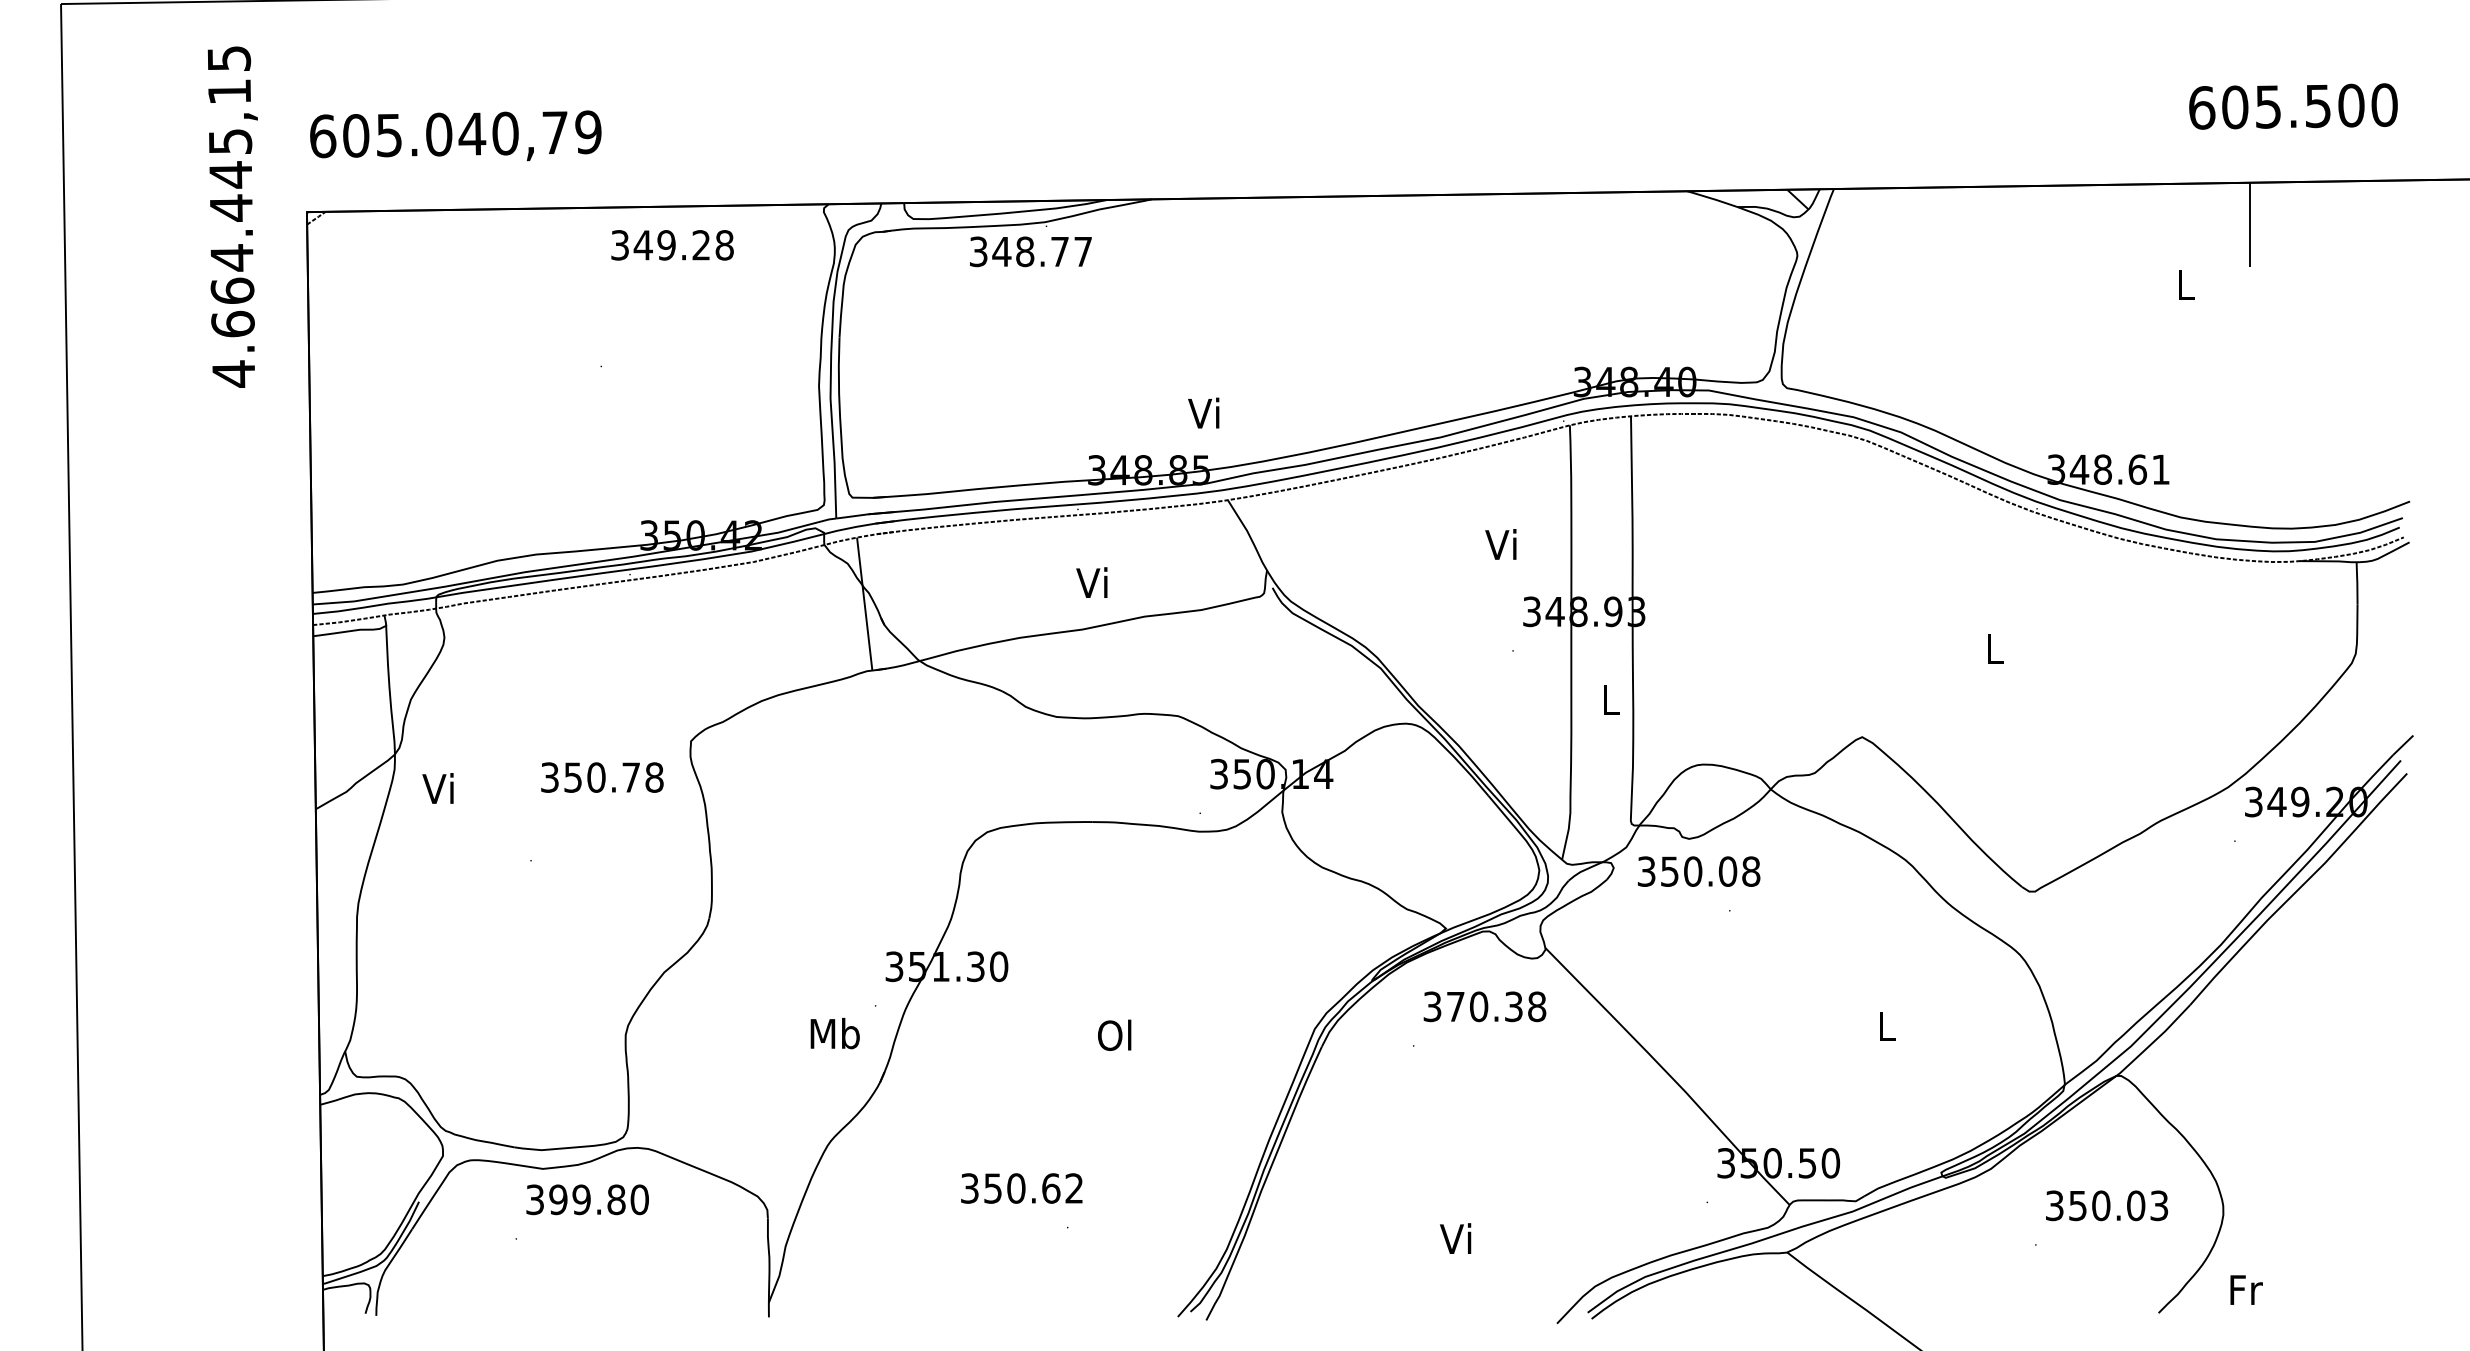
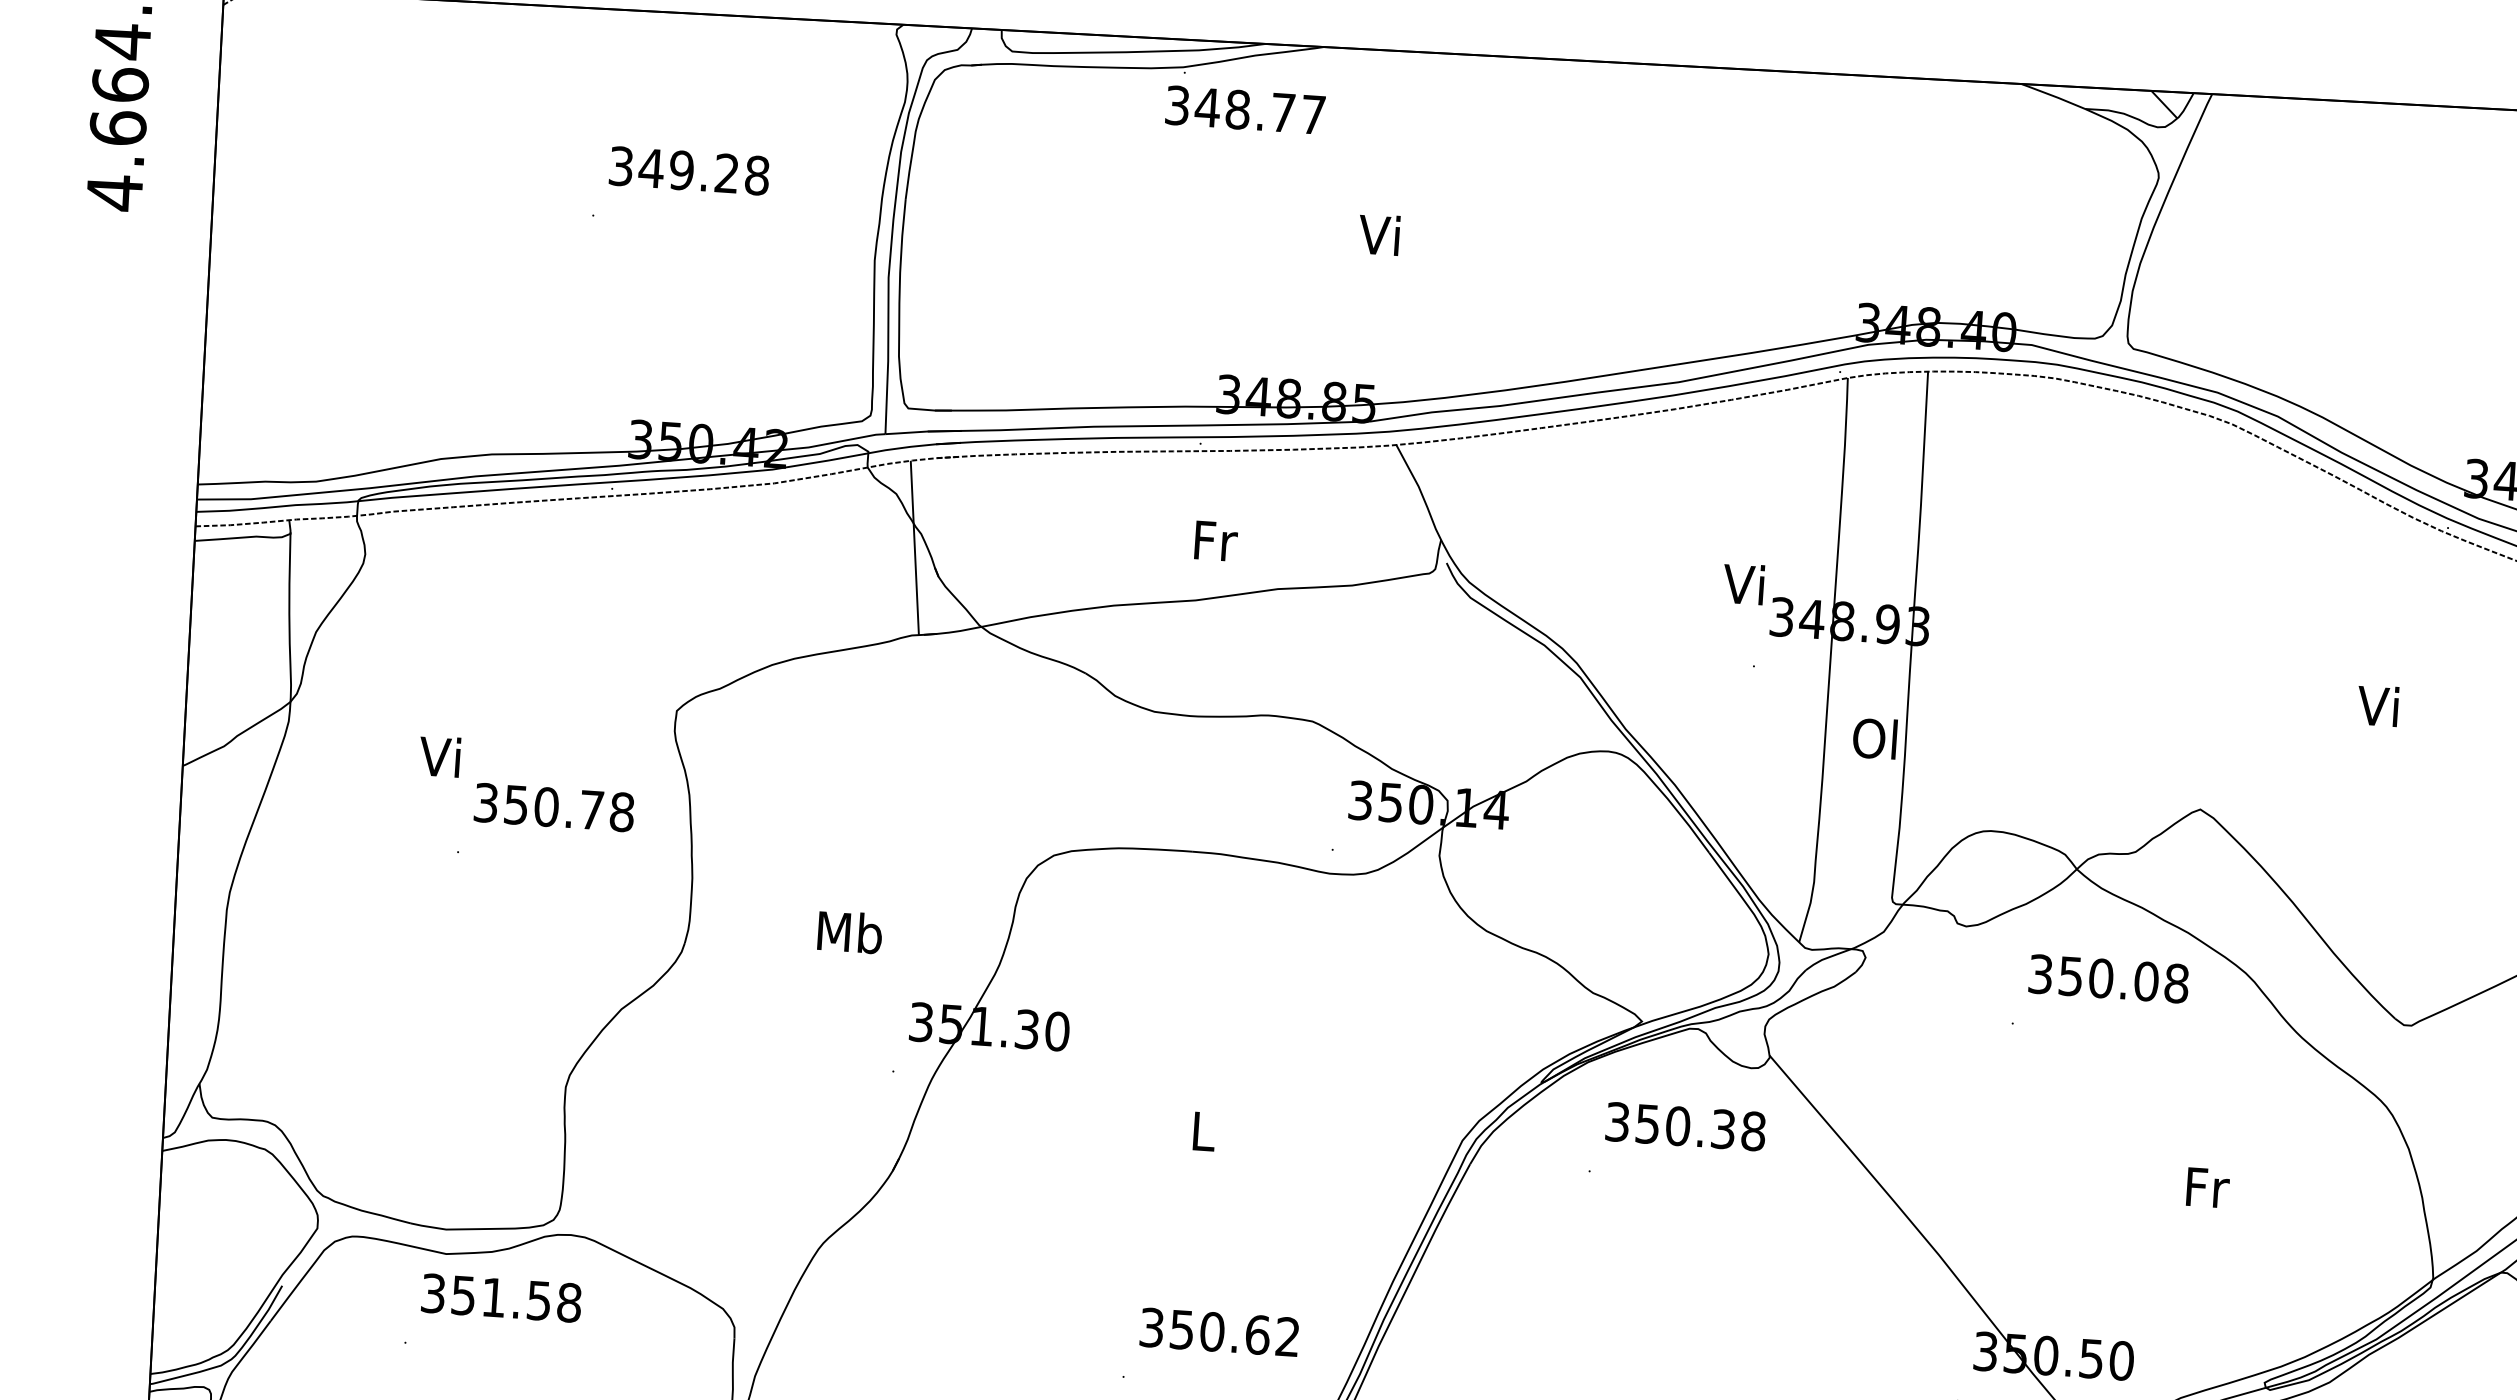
text: (672, 245) -> (689, 171), moved
text: (1030, 251) -> (1244, 109), moved
text: (1203, 412) -> (1378, 233), moved
text: (1500, 544) -> (1743, 584), moved
text: (1093, 582) -> (1214, 540), Vi -> Fr
text: (1992, 648) -> (2377, 705), L -> Vi
text: (1609, 699) -> (1875, 738), L -> Ol
text: (602, 777) -> (554, 807), moved
text: (437, 788) -> (439, 756), moved
text: (1699, 871) -> (2109, 978), moved
text: (1455, 1007) -> (1647, 1125), 370.38 -> 350.38
text: (1887, 1026) -> (2207, 1188), L -> Fr
text: (834, 1033) -> (849, 932), moved
text: (1114, 1034) -> (1201, 1129), Ol -> L
text: (1021, 1188) -> (1219, 1332), moved
text: (598, 1199) -> (515, 1298), 399.80 -> 351.58

